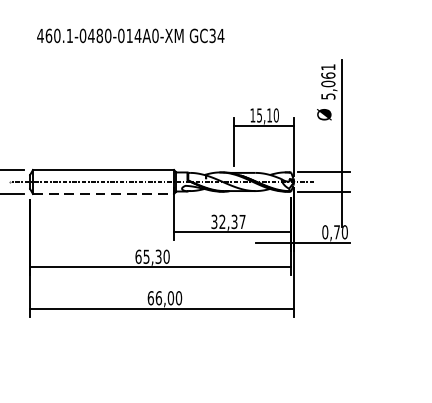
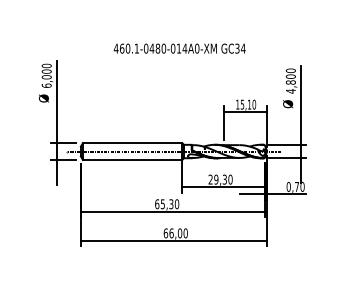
text: (130, 35) -> (179, 48), moved
text: (327, 81) -> (290, 80), 5,061 -> 4,800
line: (103, 193) -> (132, 159), dashed -> solid
text: (228, 221) -> (220, 179), 32,37 -> 29,30

